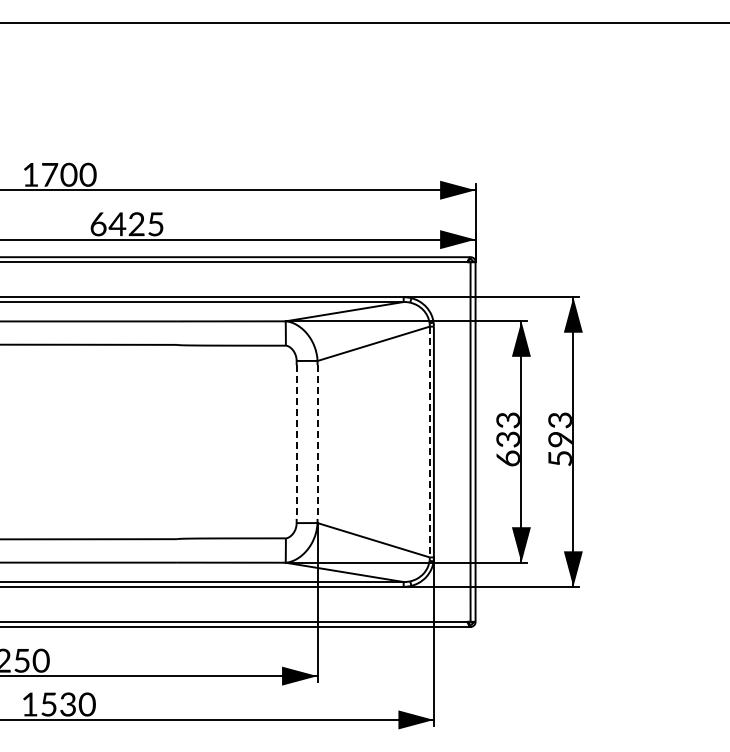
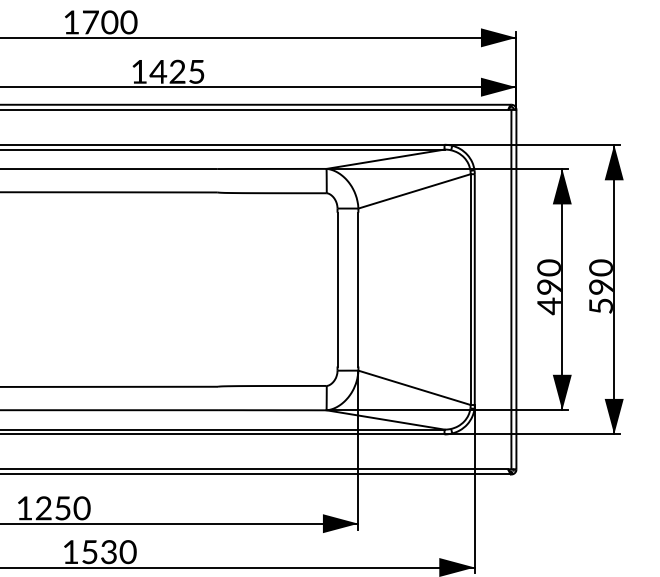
text: (98, 224) -> (139, 72), 6425 -> 1425
text: (559, 419) -> (600, 267), 593 -> 590
text: (507, 439) -> (548, 287), 633 -> 490
line: (296, 442) -> (337, 290), dashed -> solid
line: (317, 442) -> (358, 290), dashed -> solid
line: (429, 442) -> (470, 290), dashed -> solid

